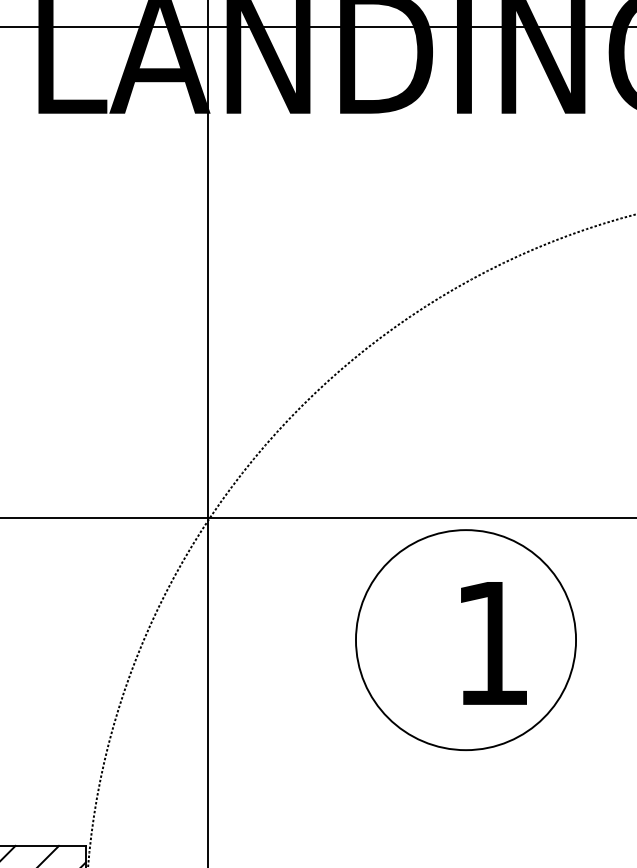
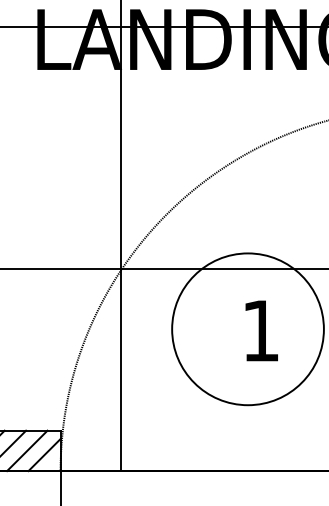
circle: (464, 640) -> (247, 329), size x1.4

